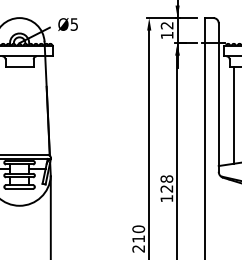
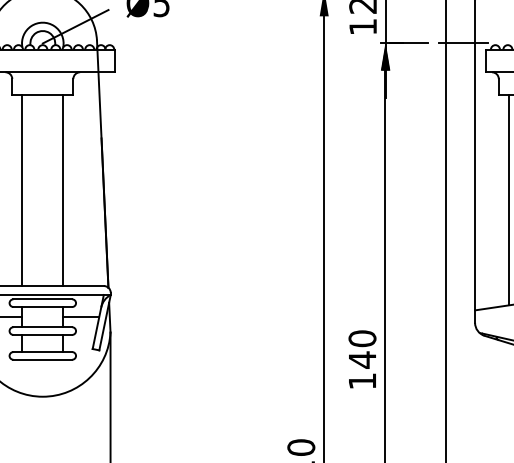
line: (10, 110) -> (23, 189), added
line: (28, 110) -> (62, 189), added
text: (166, 183) -> (361, 348), 128 -> 140

